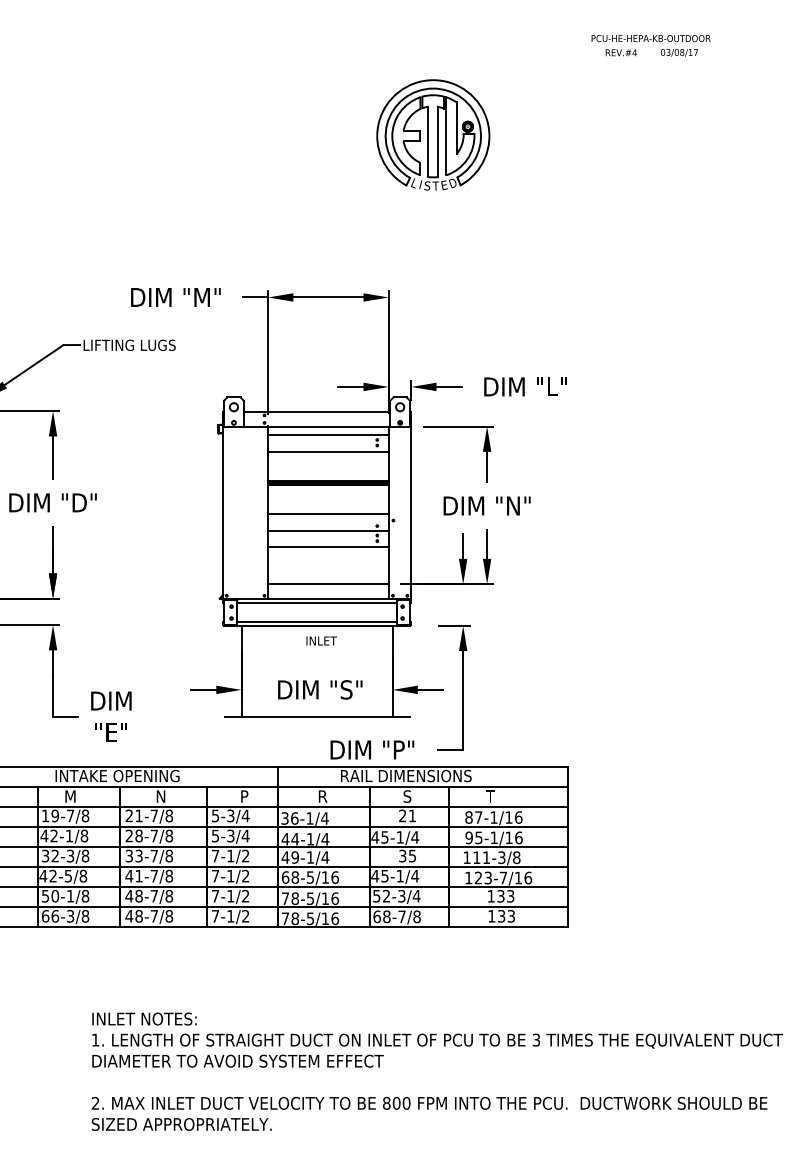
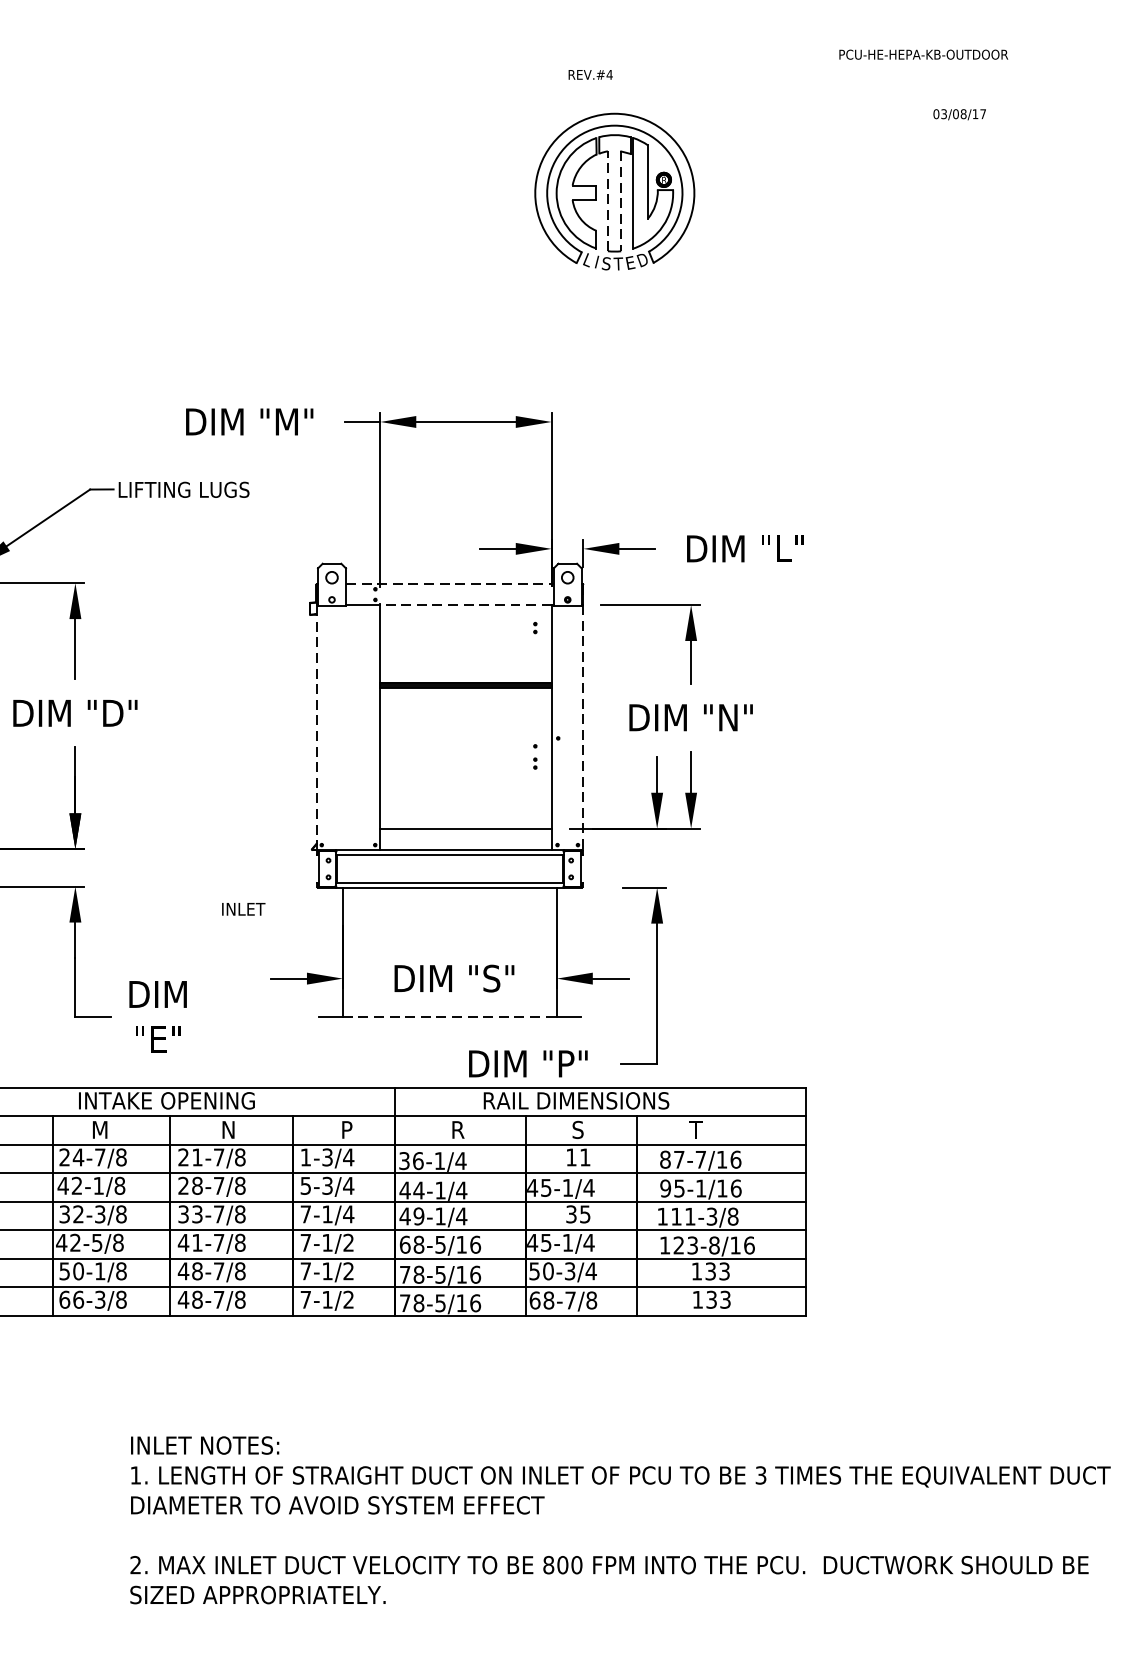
text: (620, 52) -> (589, 74), moved
text: (679, 52) -> (959, 114), moved
line: (428, 141) -> (607, 200), solid -> dashed
line: (437, 142) -> (620, 202), solid -> dashed
line: (317, 411) -> (450, 583), solid -> dashed
line: (327, 426) -> (464, 605), solid -> dashed
line: (328, 435) -> (466, 617), removed
line: (328, 451) -> (466, 640), removed
line: (223, 512) -> (317, 726), solid -> dashed
line: (410, 513) -> (582, 728), solid -> dashed
line: (328, 514) -> (466, 729), removed
line: (328, 530) -> (466, 752), removed
line: (328, 547) -> (466, 776), removed
text: (321, 640) -> (243, 908), moved
line: (317, 716) -> (450, 1016), solid -> dashed
text: (50, 815) -> (71, 1156), 19-7/8 -> 24-7/8
text: (215, 815) -> (305, 1156), 5-3/4 -> 1-3/4
text: (402, 815) -> (571, 1156), 21 -> 11
text: (493, 817) -> (700, 1159), 87-1/16 -> 87-7/16
text: (245, 855) -> (348, 1213), 7-1/2 -> 7-1/4
text: (503, 877) -> (714, 1244), 123-7/16 -> 123-8/16
text: (386, 896) -> (548, 1271), 52-3/4 -> 50-3/4

